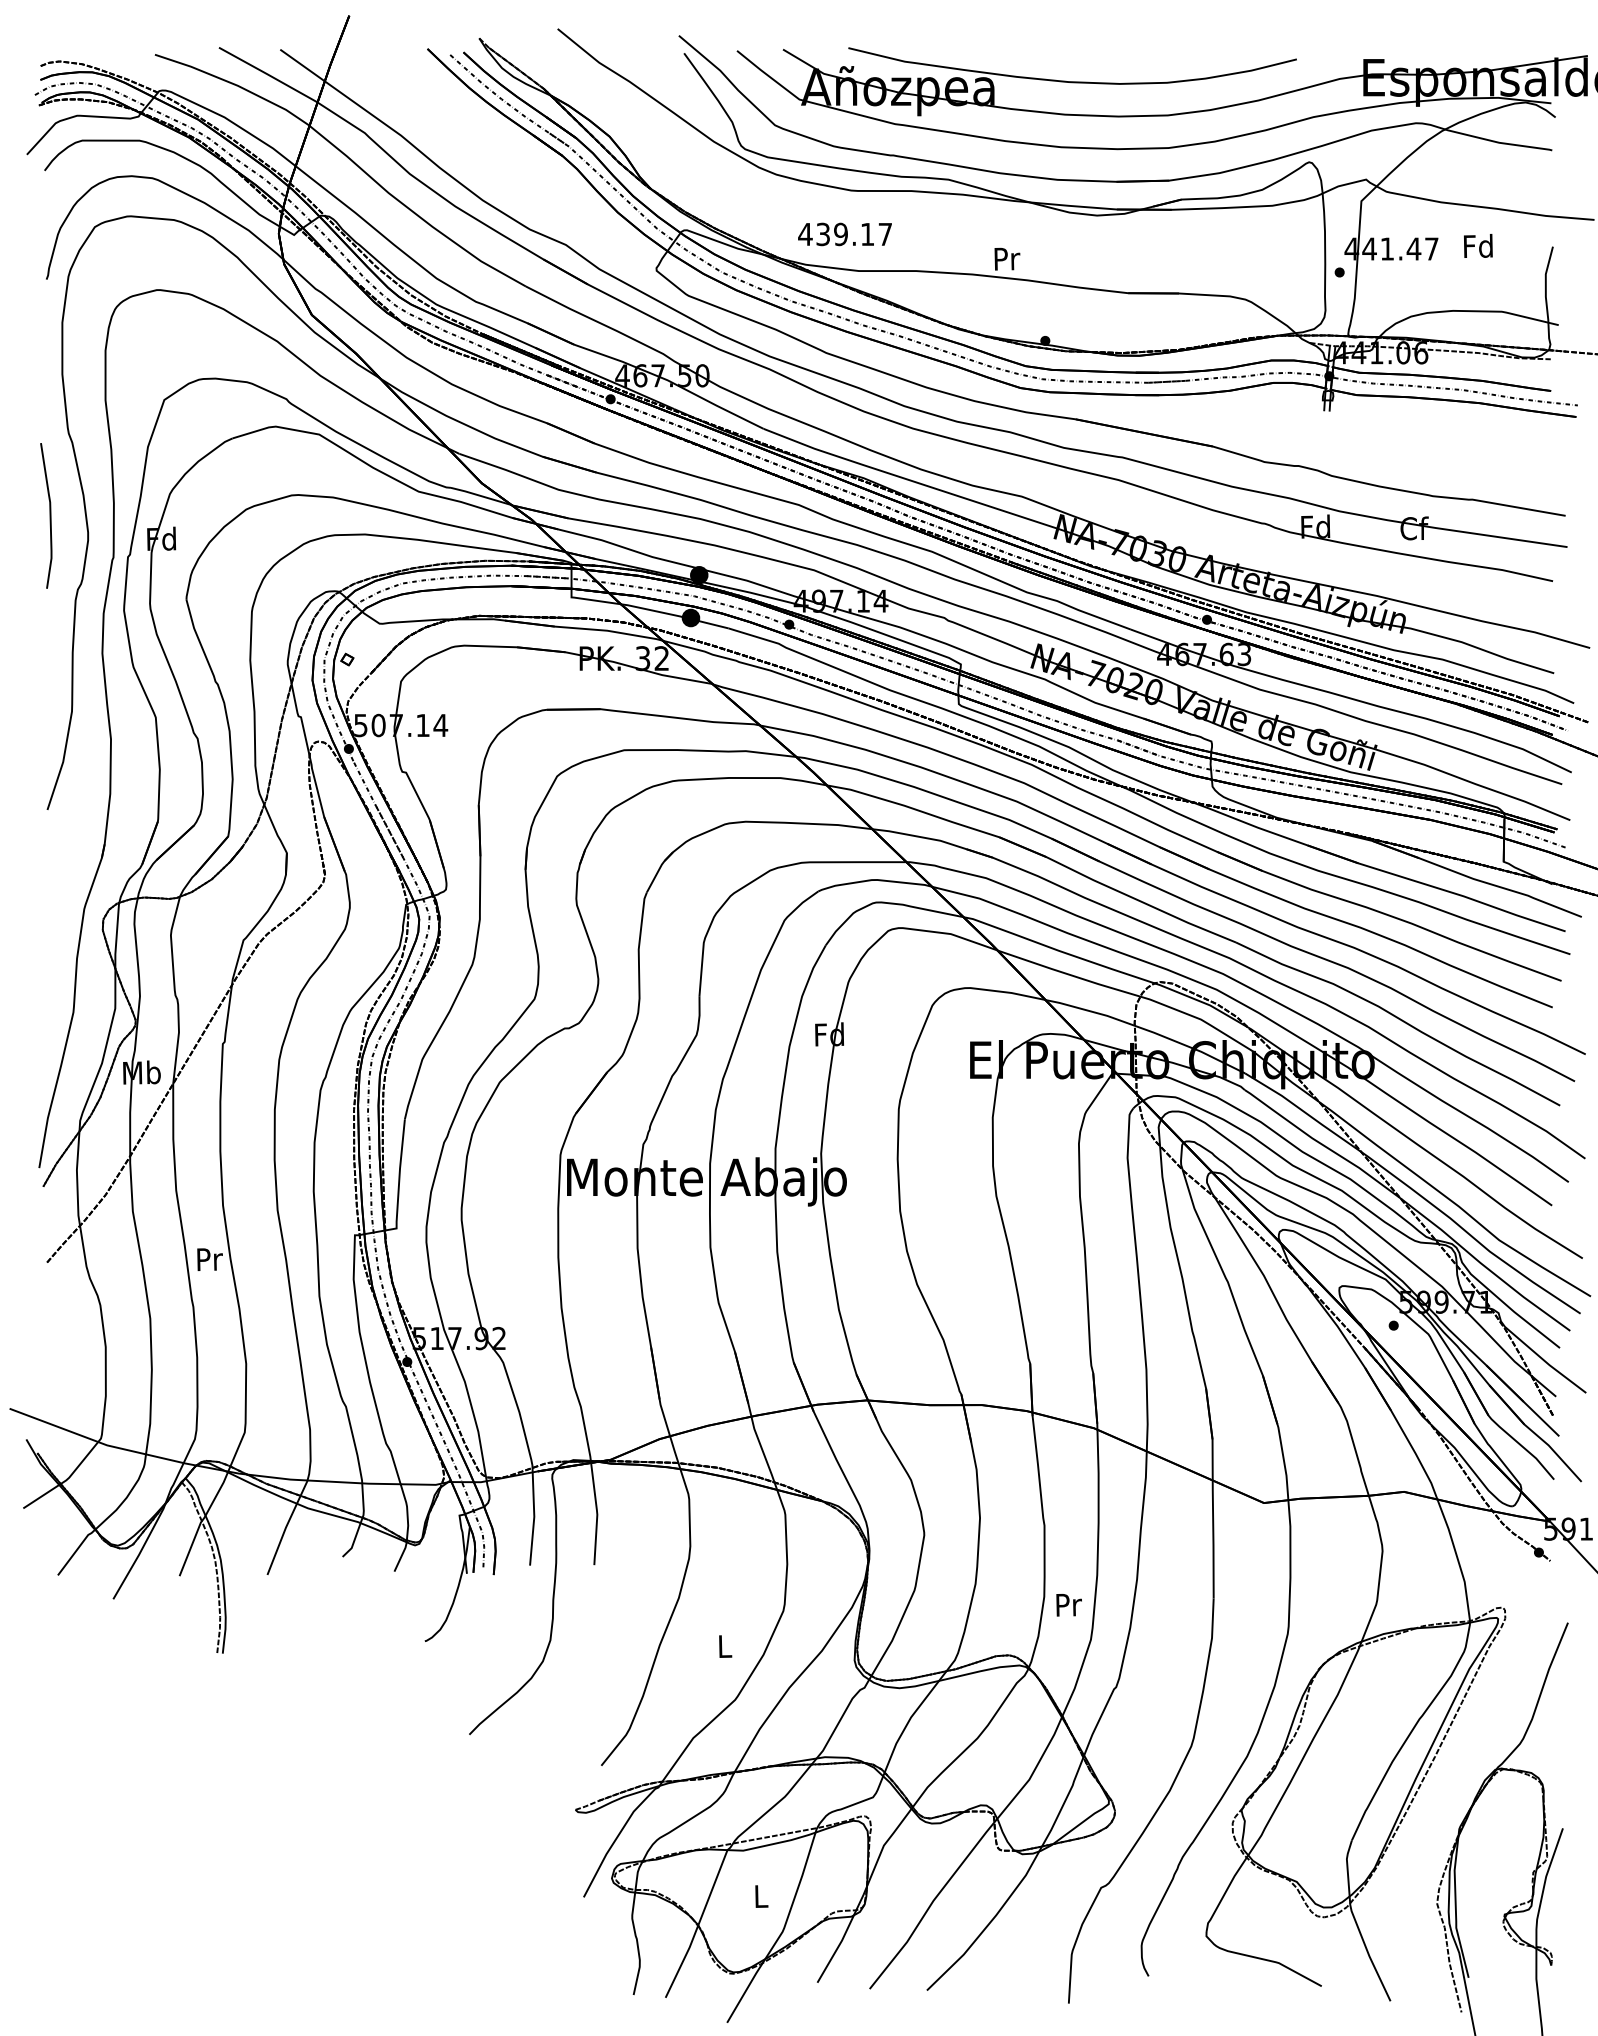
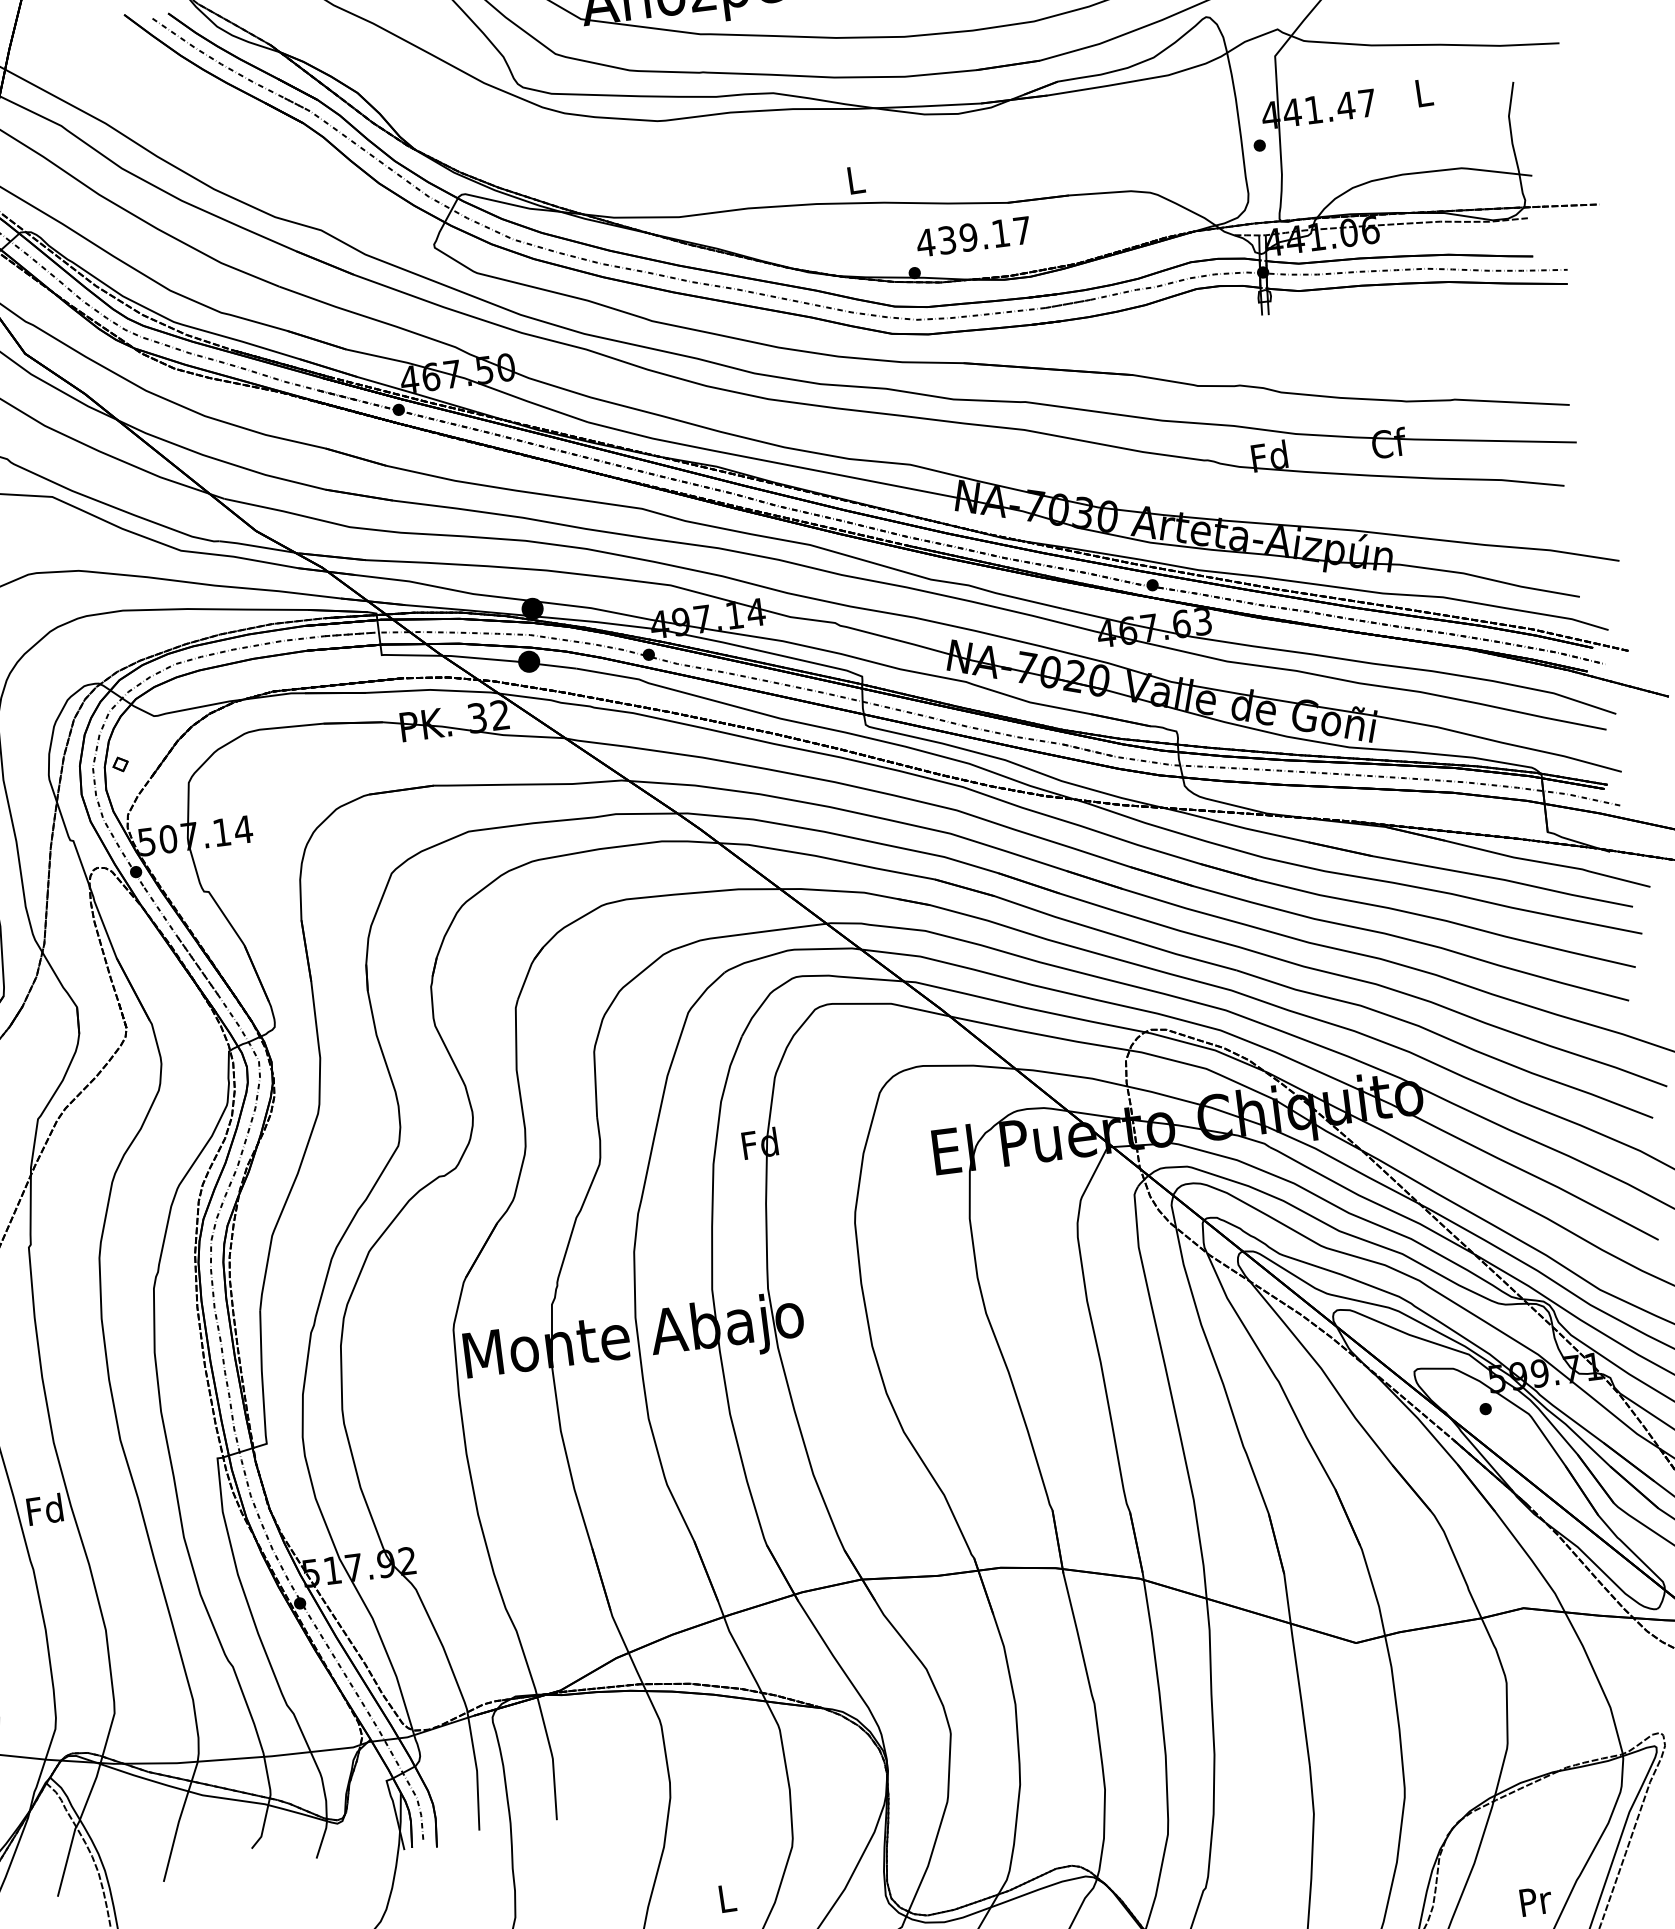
text: (844, 234) -> (972, 237), moved
text: (1477, 245) -> (1422, 91), Fd -> L
text: (1007, 258) -> (856, 179), Pr -> L
text: (208, 1259) -> (44, 1509), Pr -> Fd
text: (1068, 1605) -> (1535, 1901), moved

